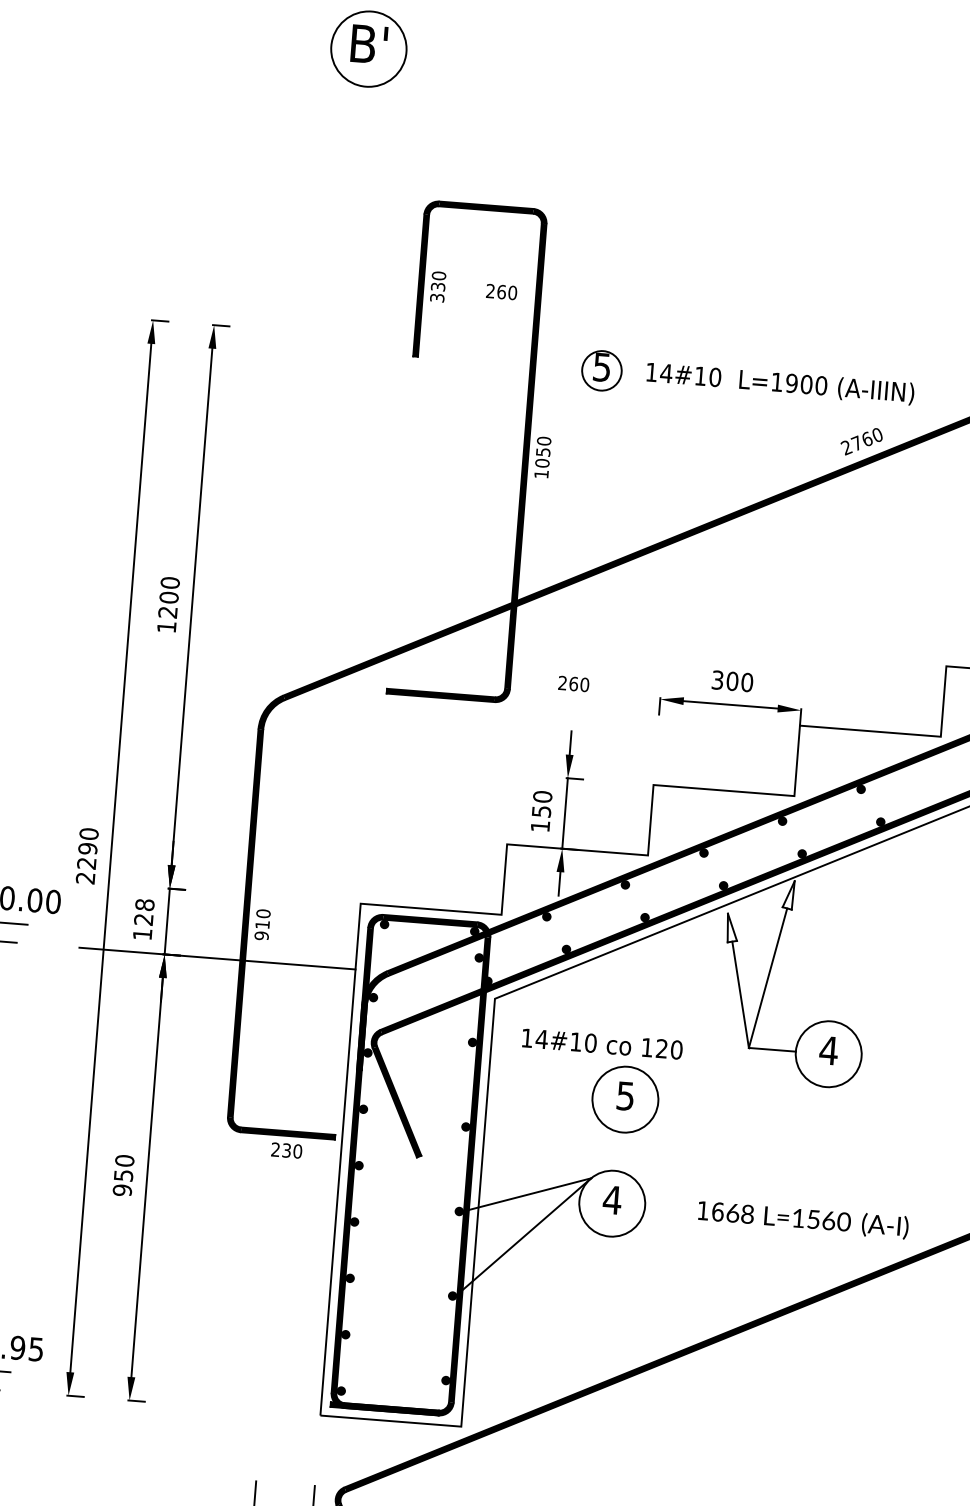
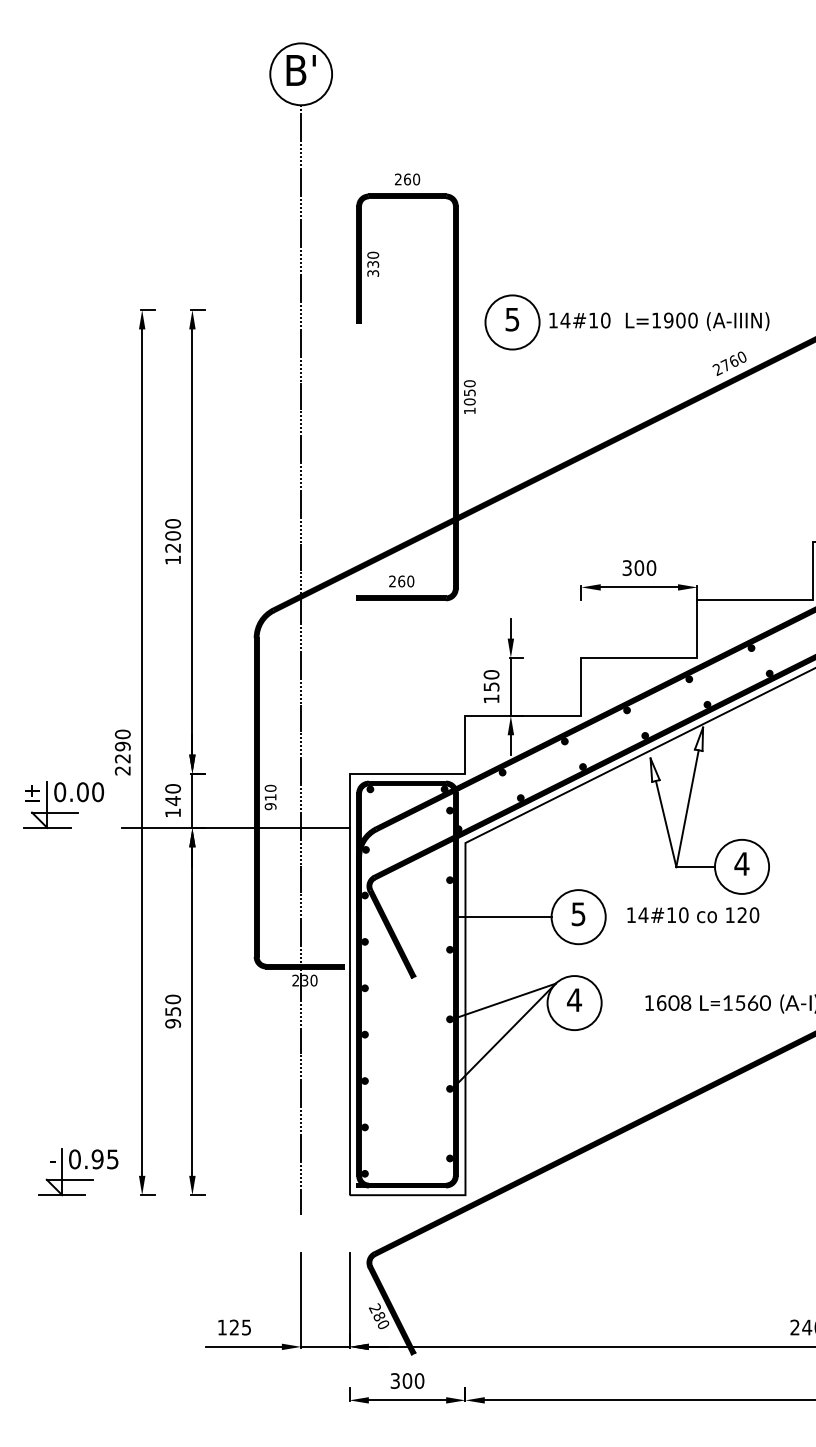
text: (501, 292) -> (407, 179), moved
circle: (601, 370) -> (512, 322), size x1.67
text: (573, 684) -> (401, 581), moved
line: (313, 760) -> (301, 659), added
text: (143, 911) -> (172, 794), 128 -> 140
text: (602, 1044) -> (693, 915), moved
line: (535, 1093) -> (504, 917), added
text: (732, 1212) -> (673, 1002), 6 -> 0

